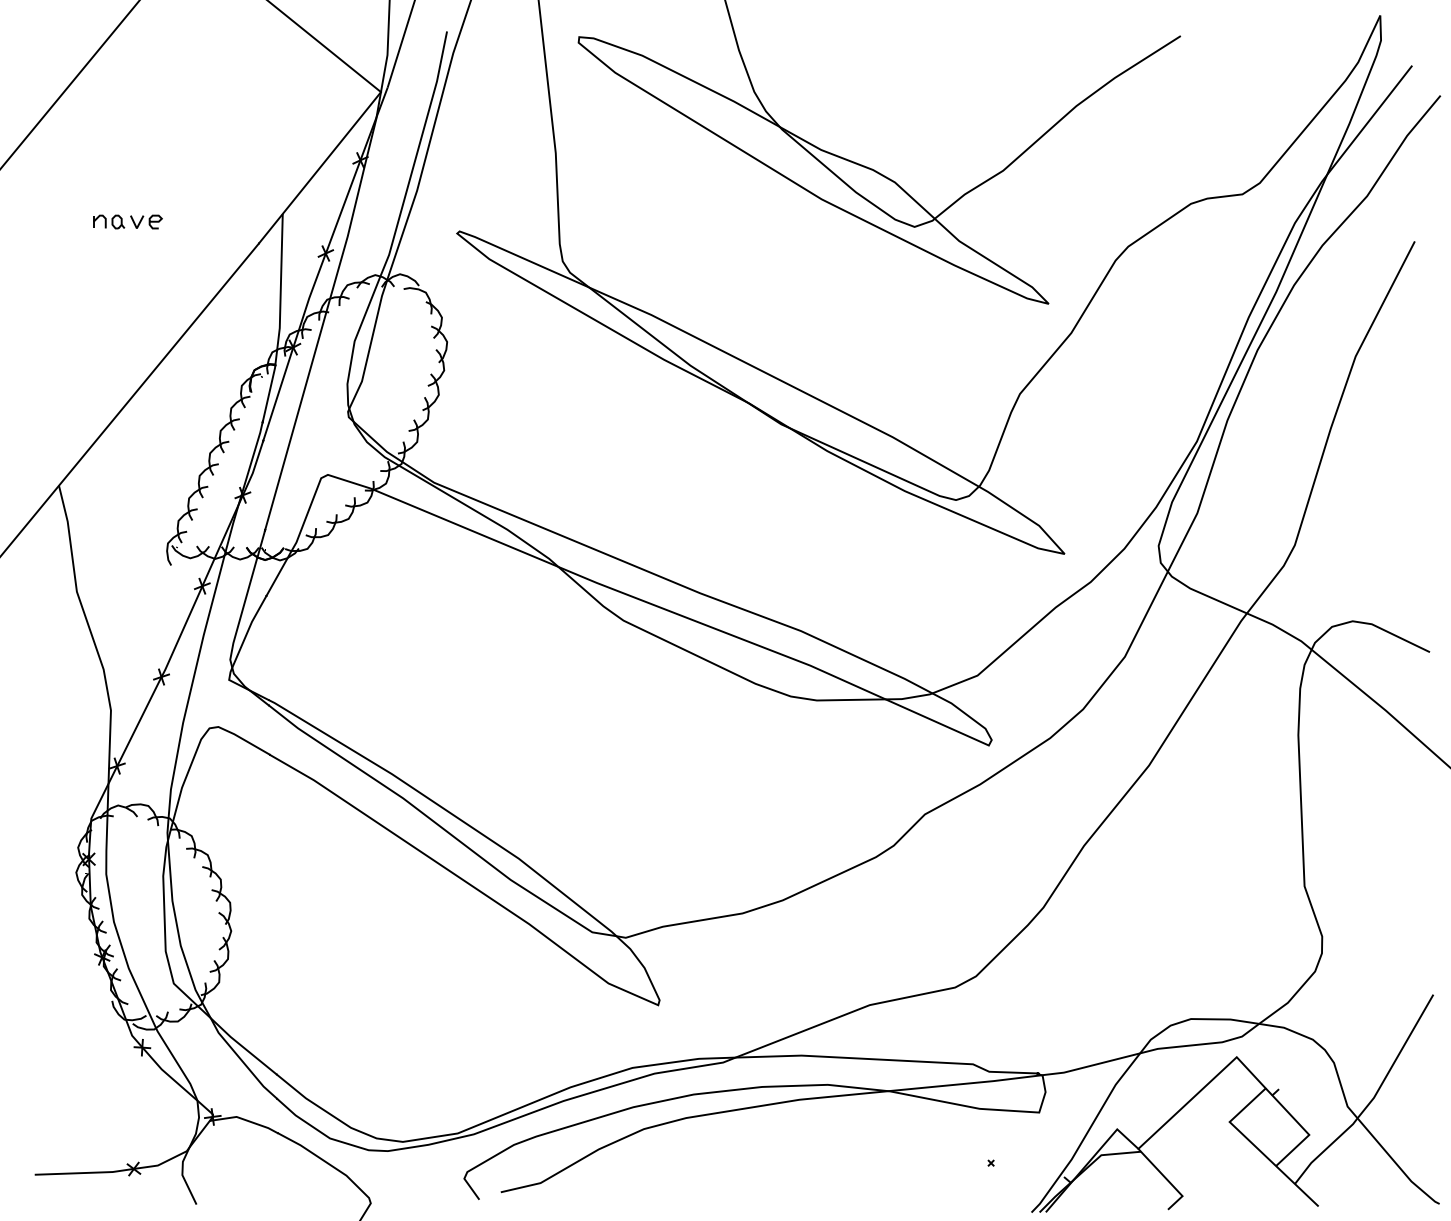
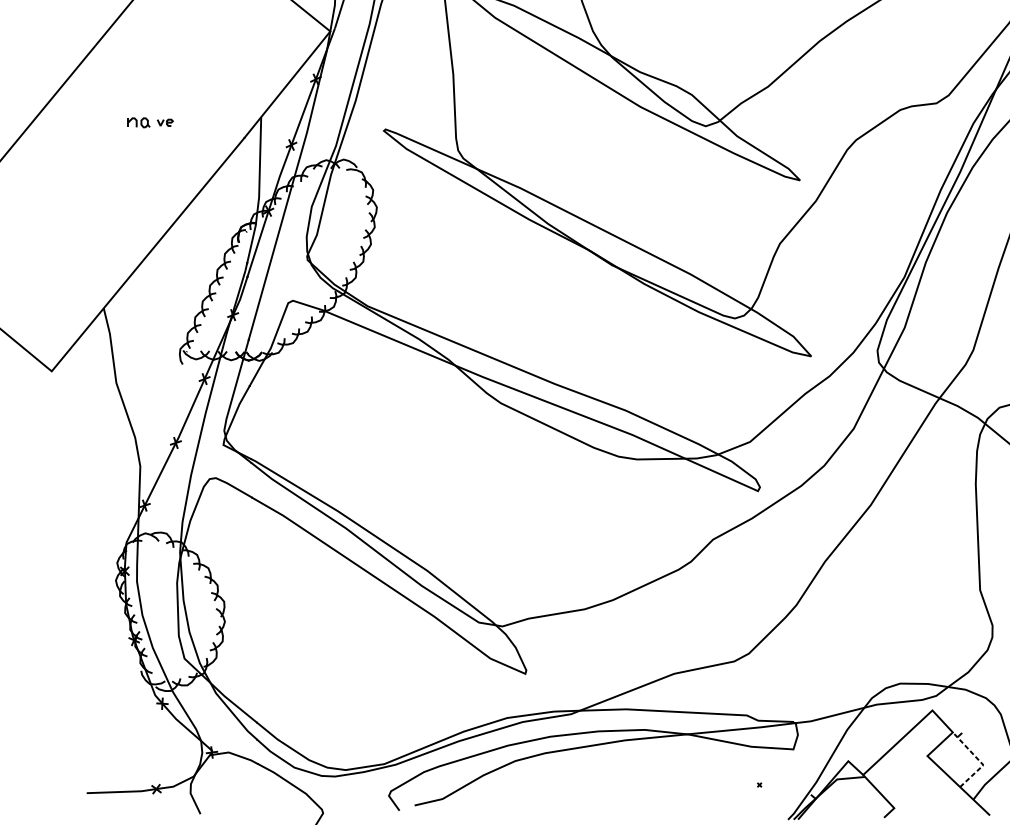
part: (146, 221) -> (165, 122), size x0.7
line: (1302, 1127) -> (978, 759), solid -> dashed

